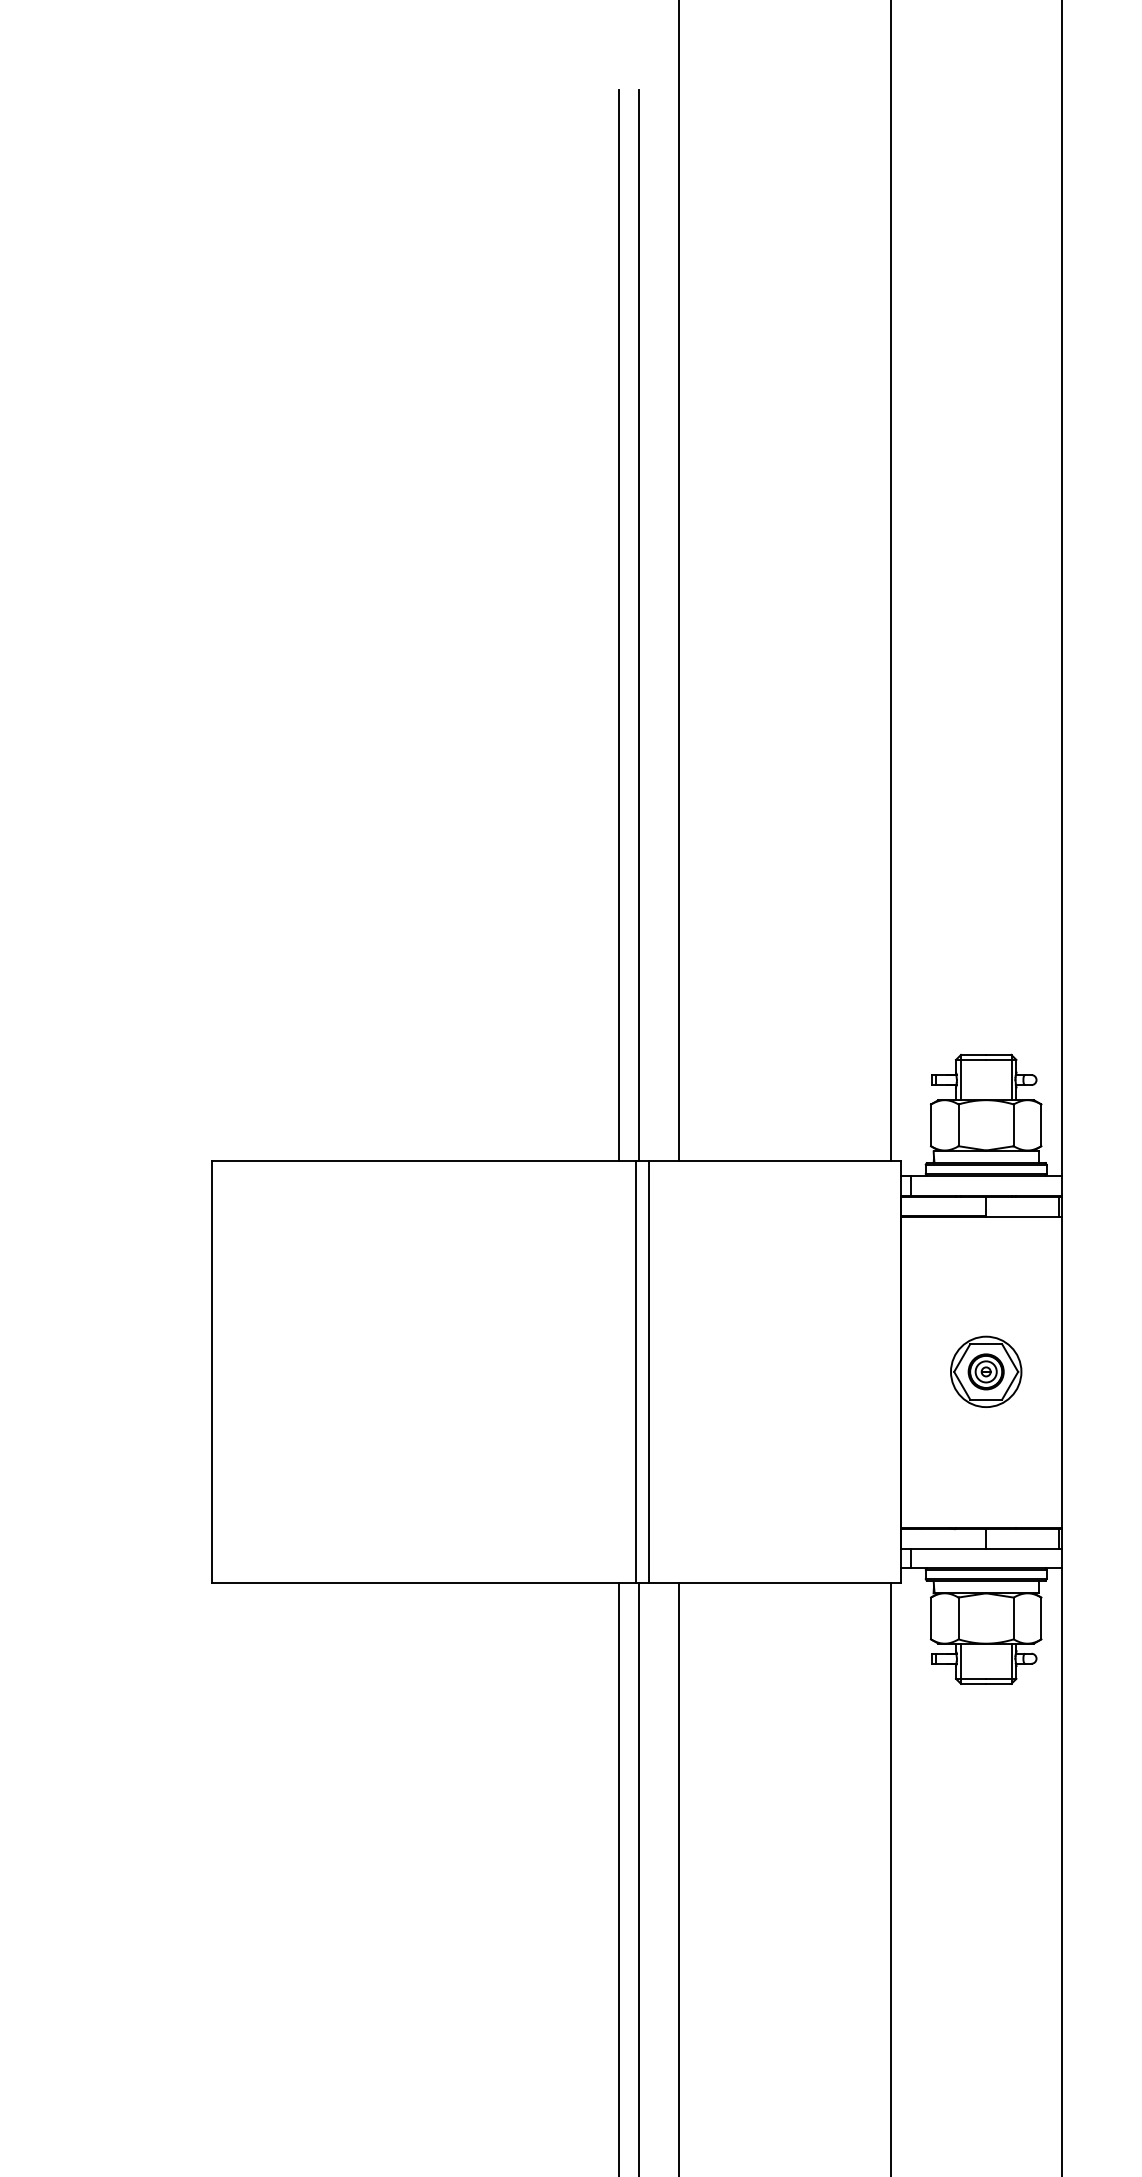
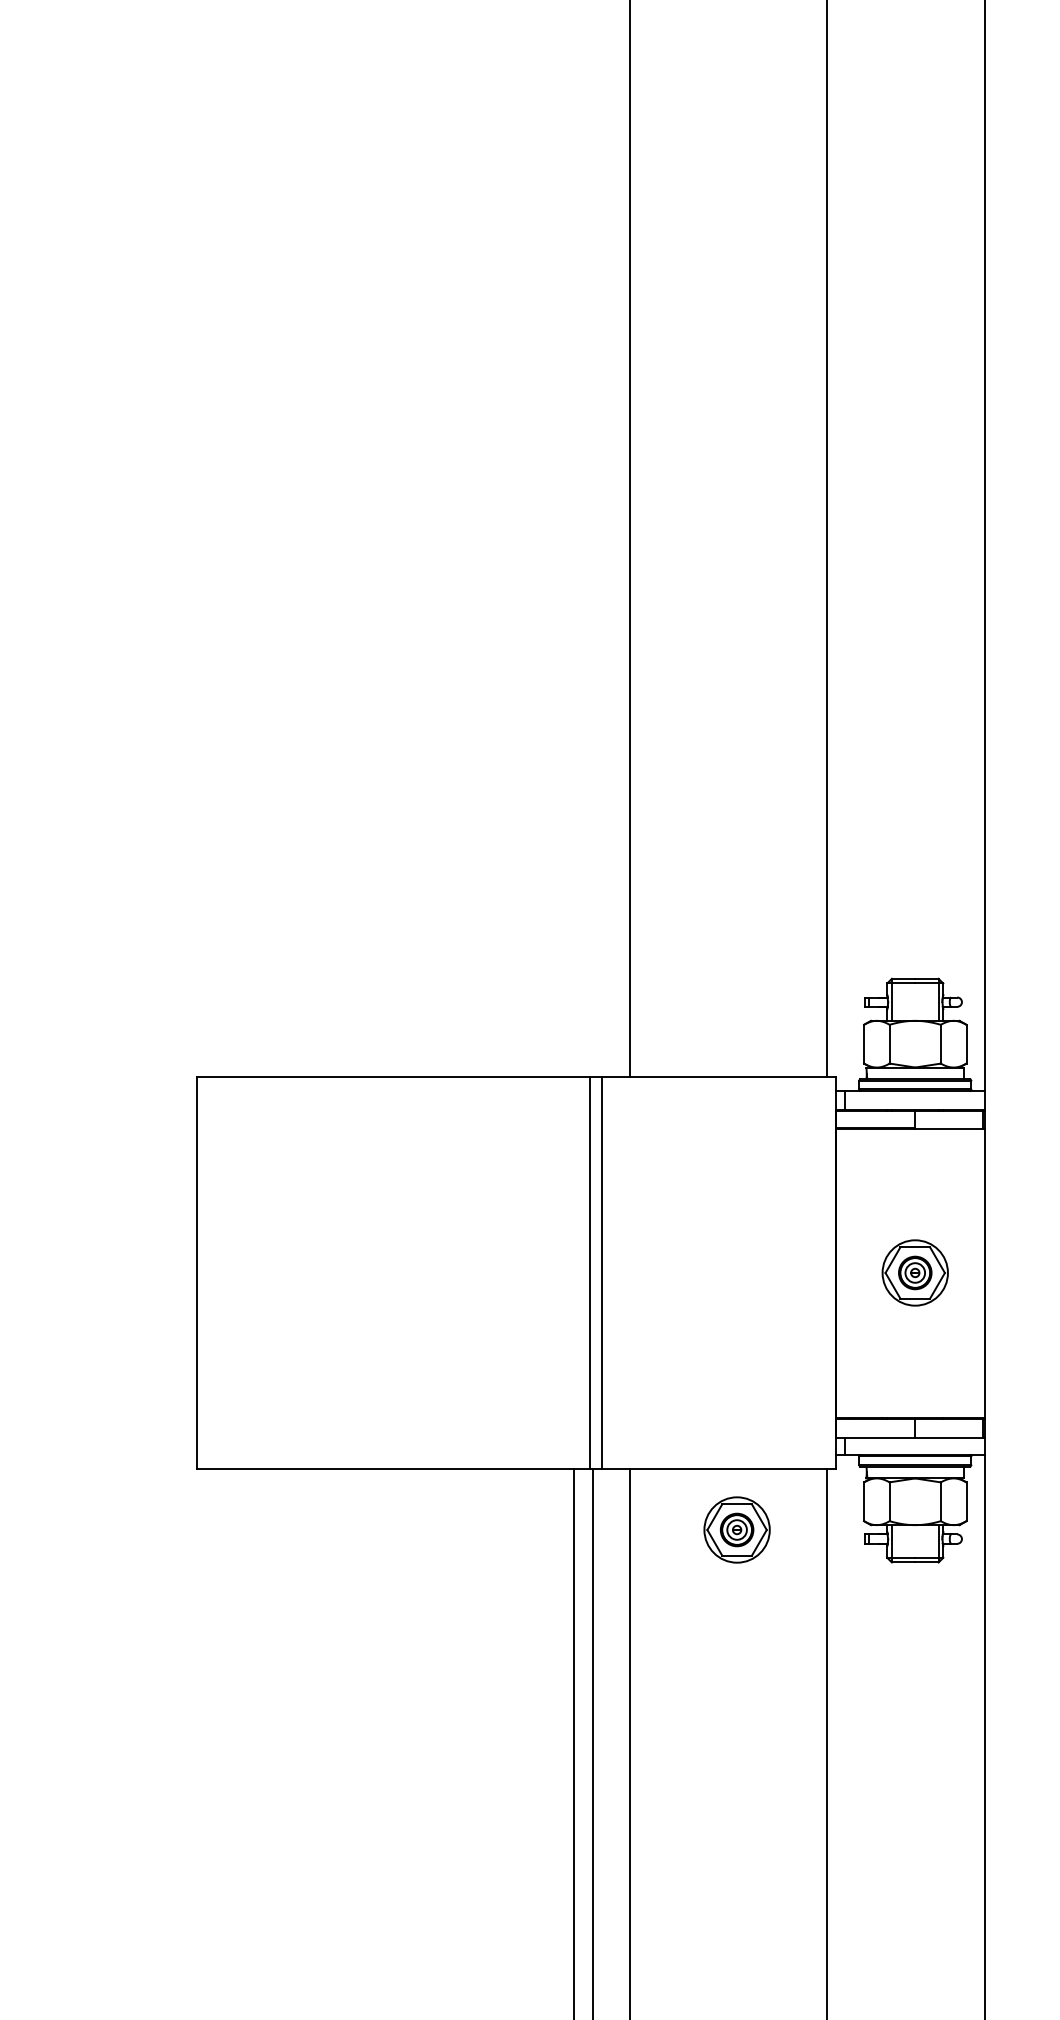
line: (618, 625) -> (574, 580), removed
line: (639, 625) -> (593, 580), removed
part: (794, 1648) -> (737, 1529), added

